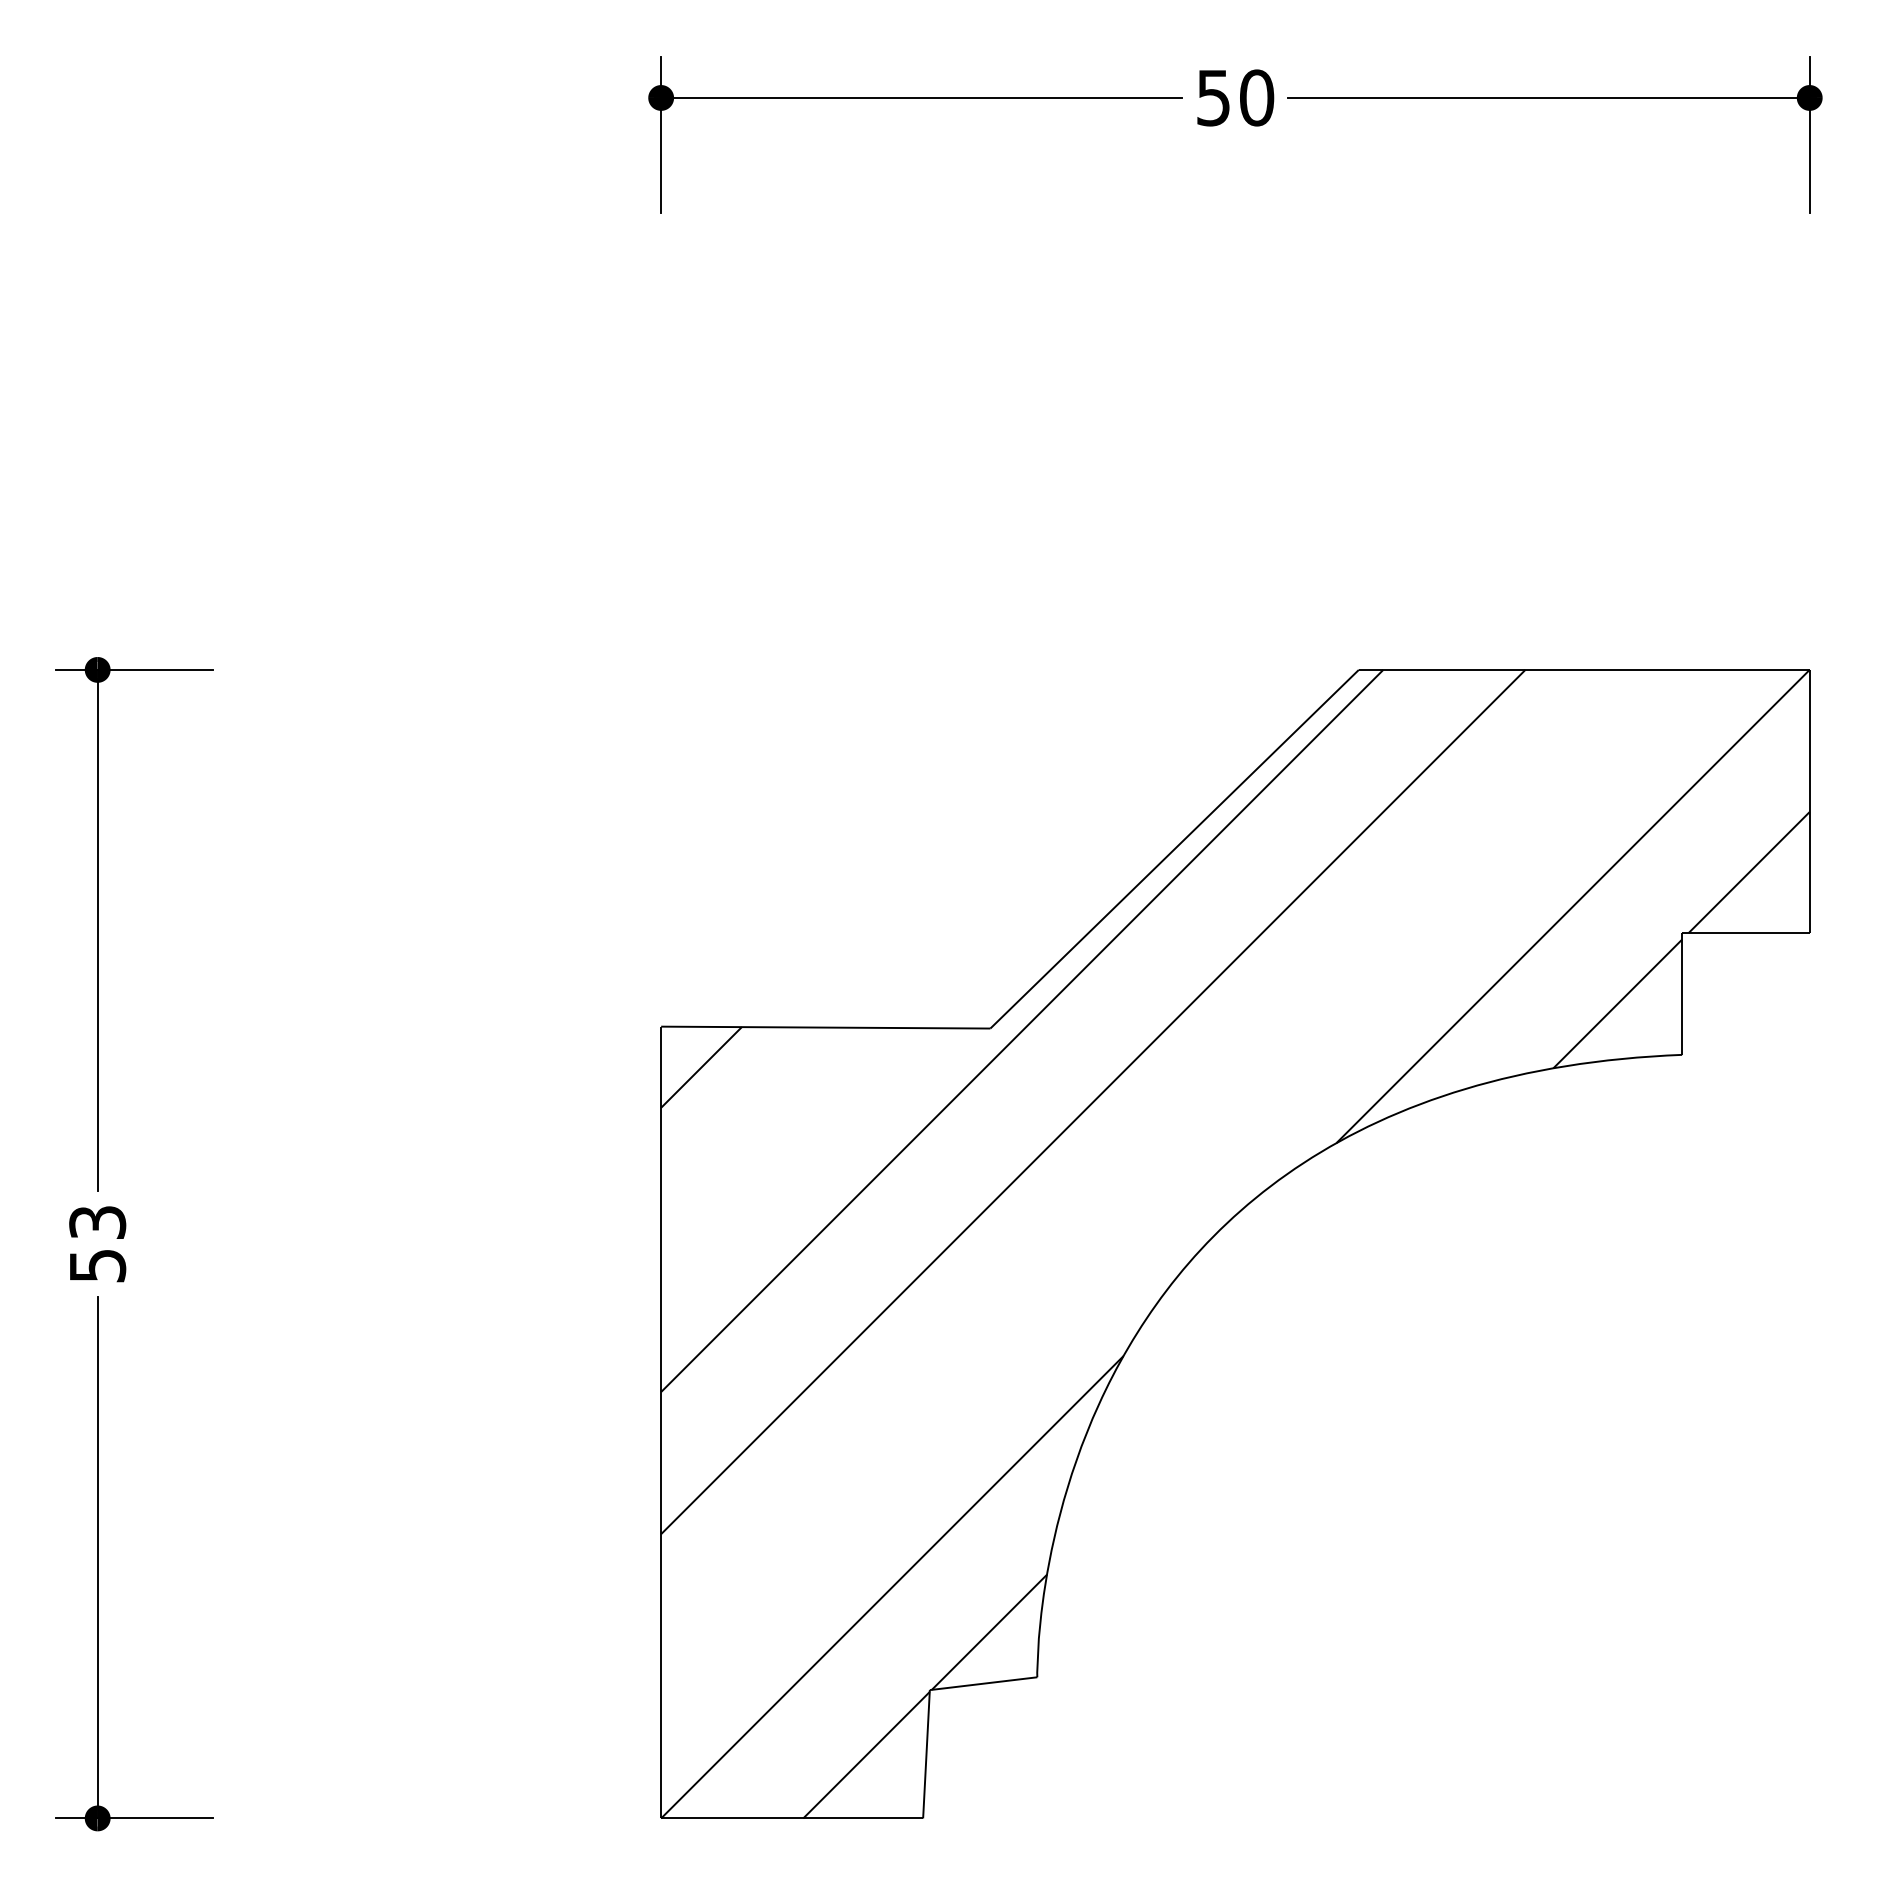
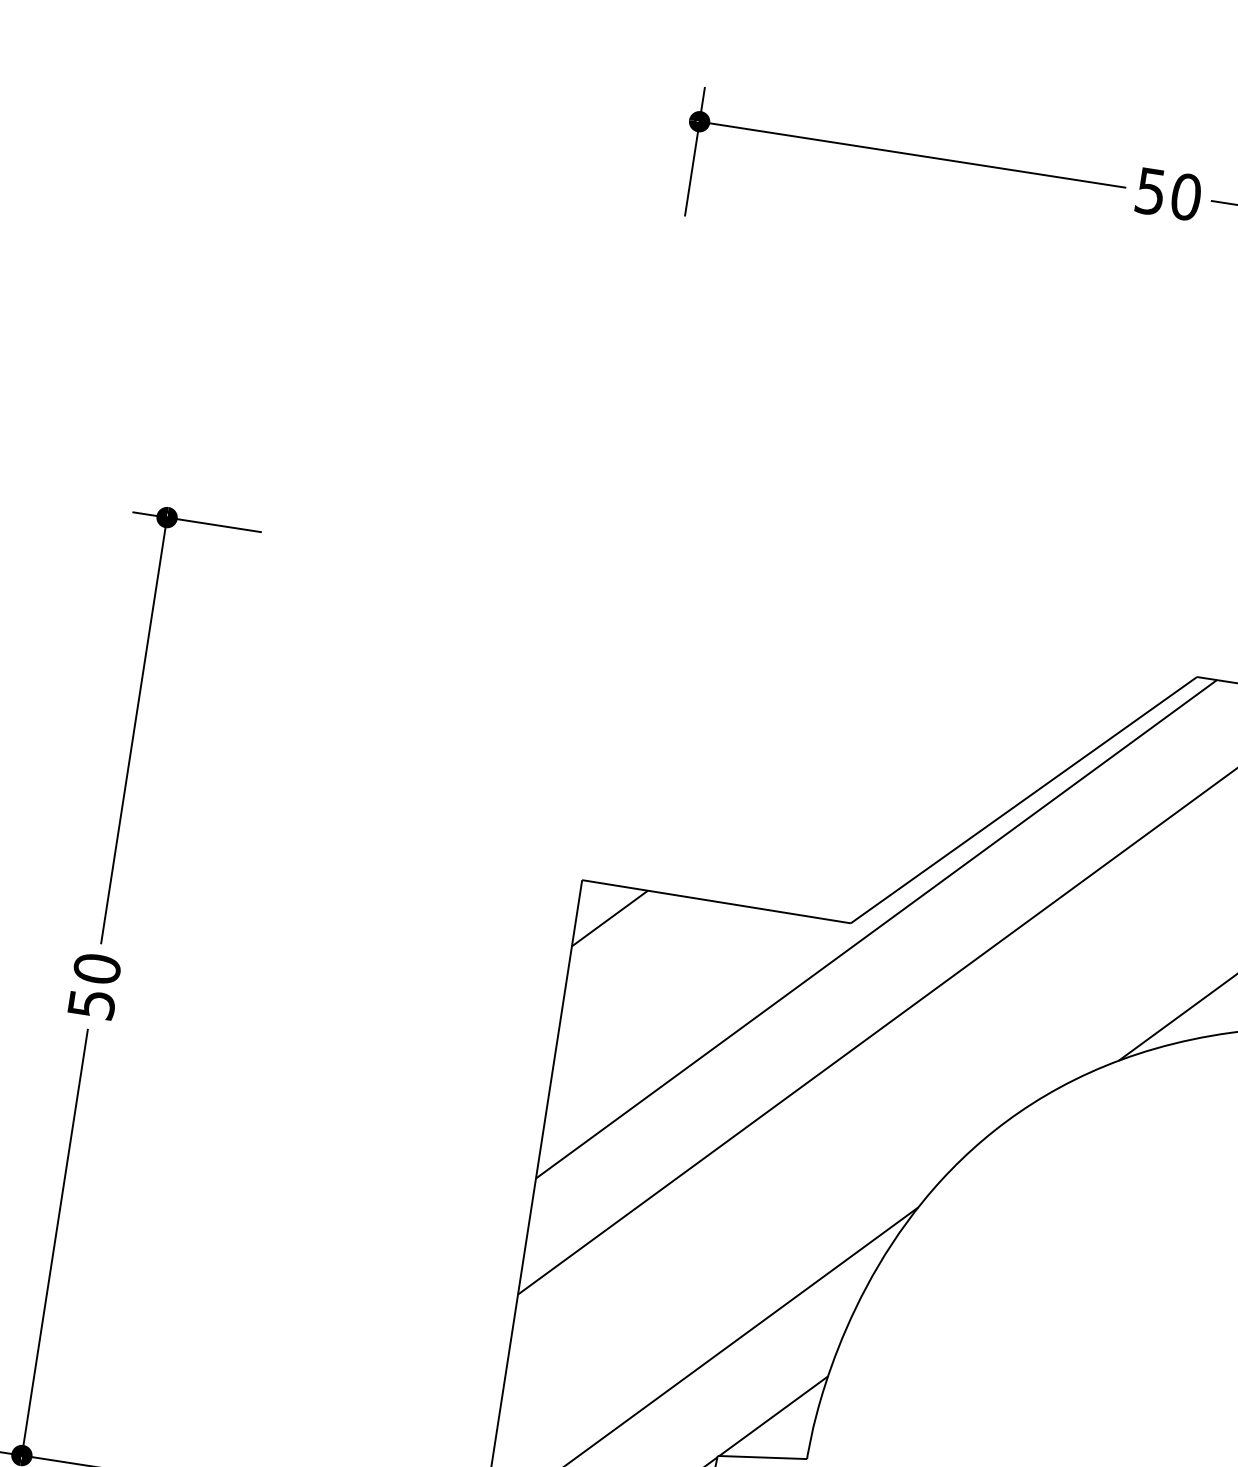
text: (97, 1222) -> (97, 968), 53 -> 50

